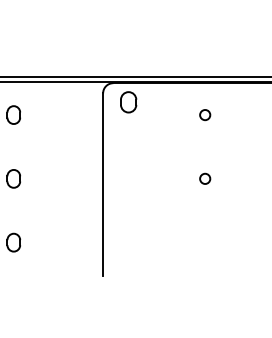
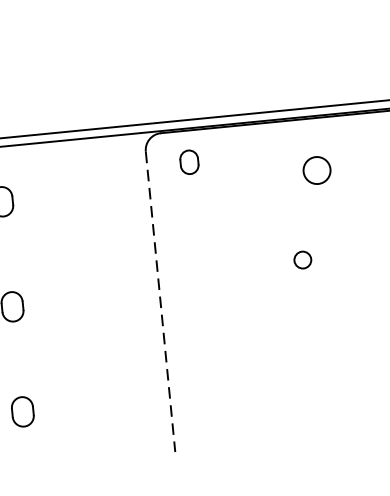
part: (128, 102) -> (189, 162), size x0.7
circle: (205, 115) -> (317, 171), size x1.6
circle: (205, 178) -> (303, 259), moved
line: (103, 185) -> (161, 303), solid -> dashed

